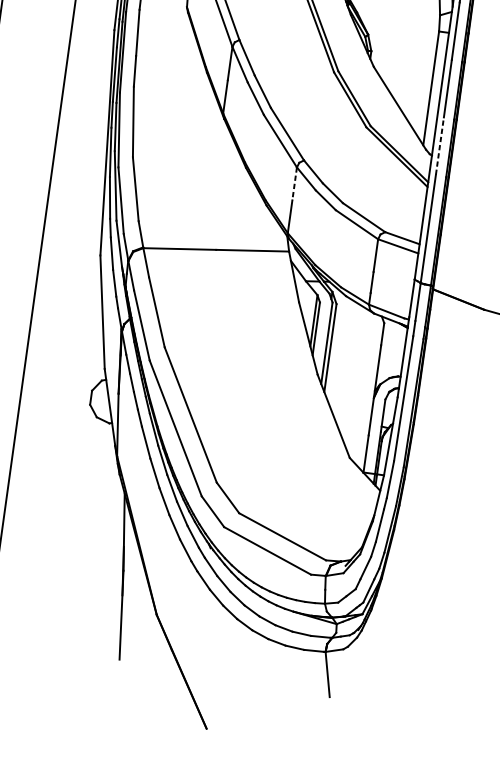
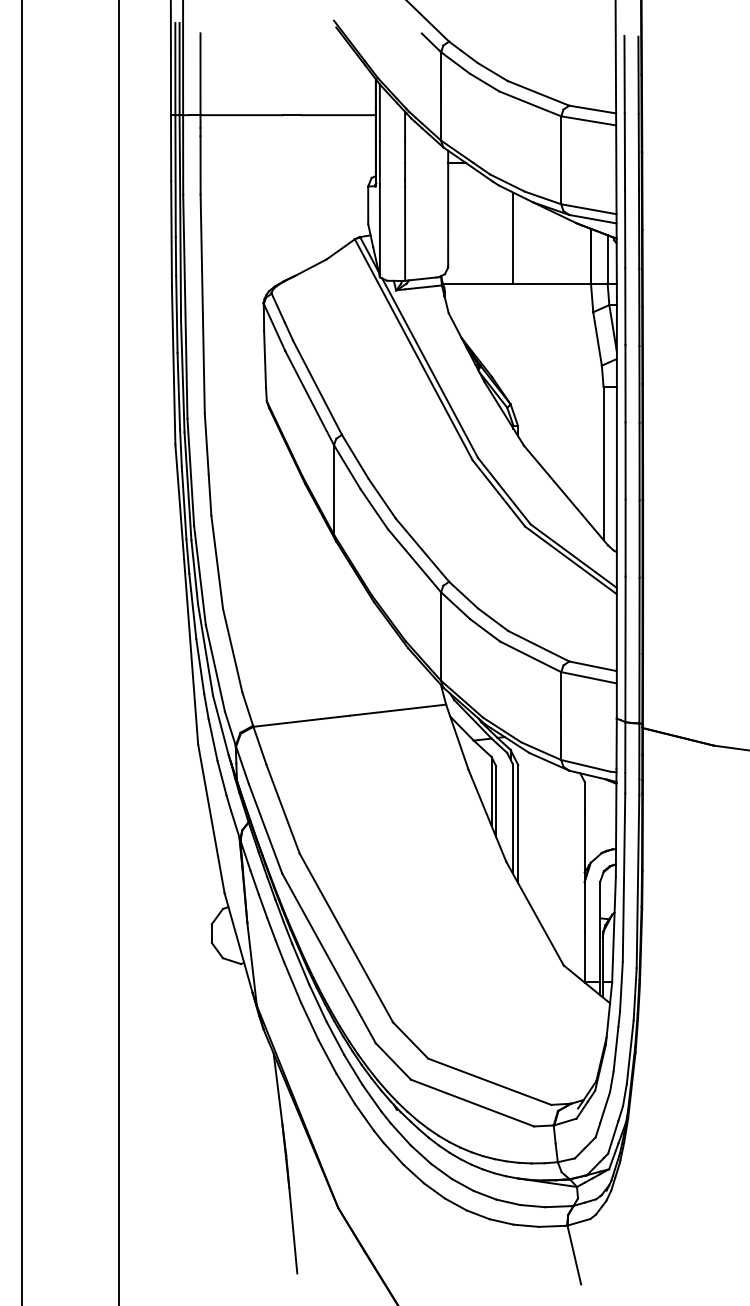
line: (439, 146) -> (625, 538), dashed -> solid
line: (294, 184) -> (441, 614), dashed -> solid

